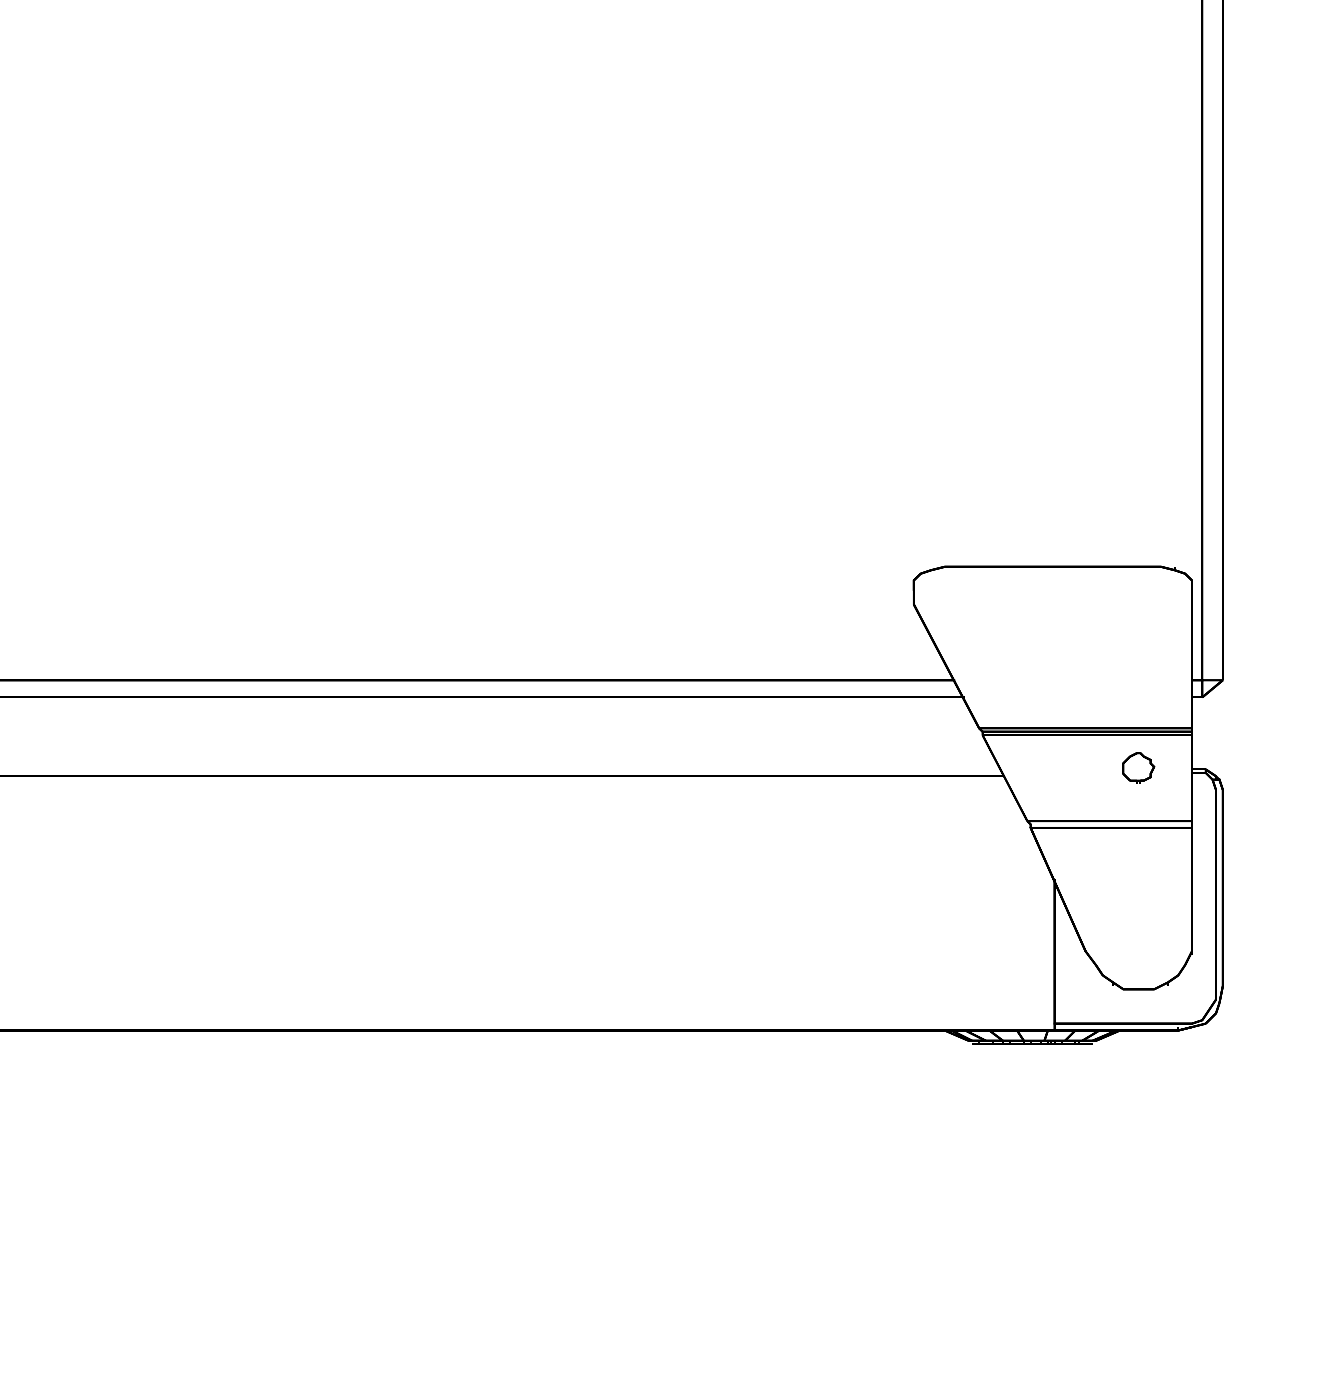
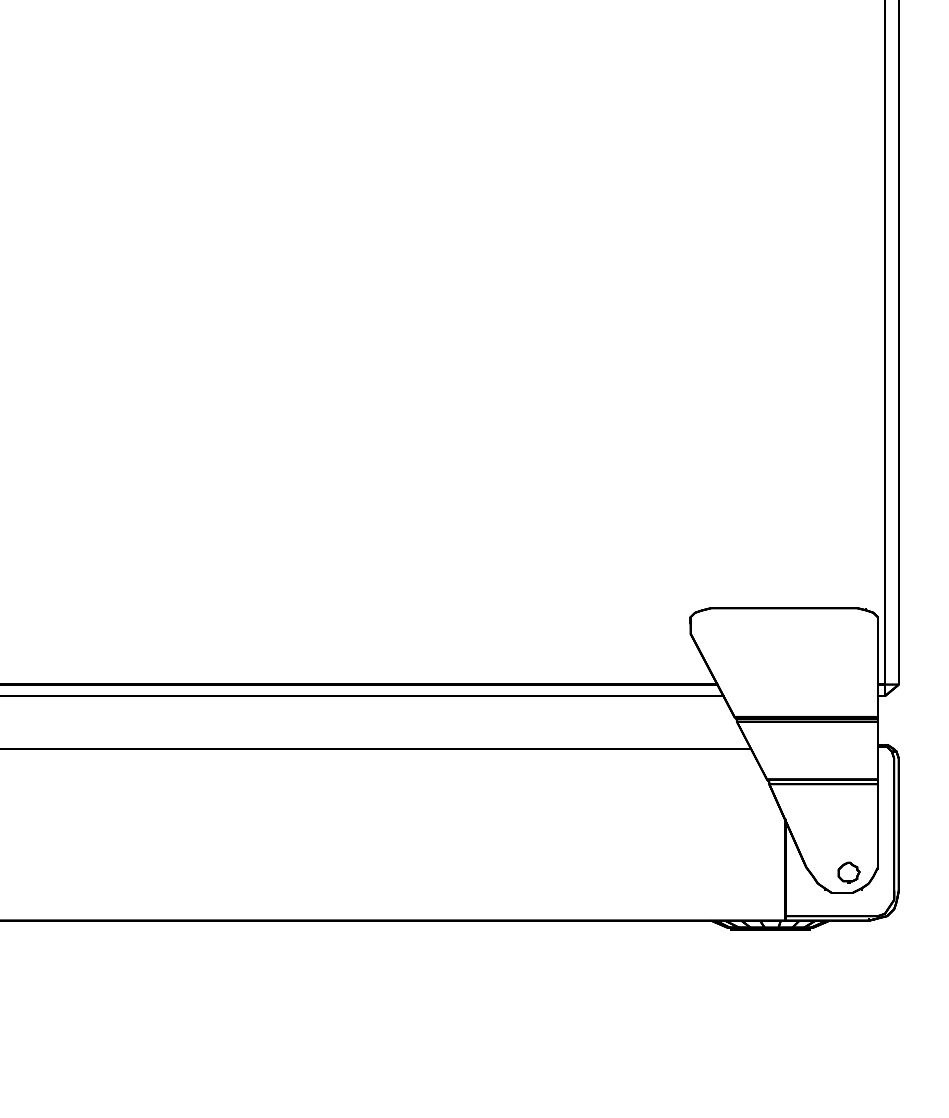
part: (1137, 767) -> (848, 872), moved

